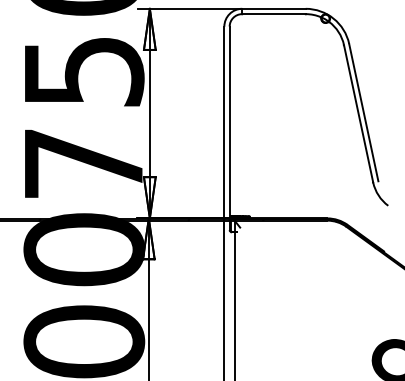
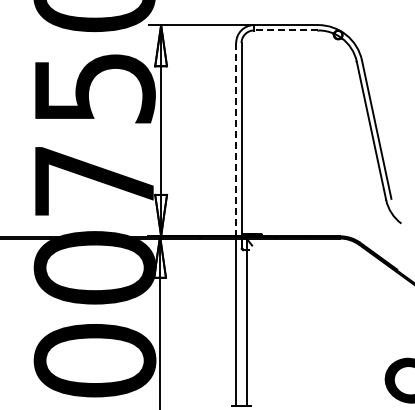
line: (274, 14) -> (286, 30), solid -> dashed
line: (224, 123) -> (236, 140), solid -> dashed

